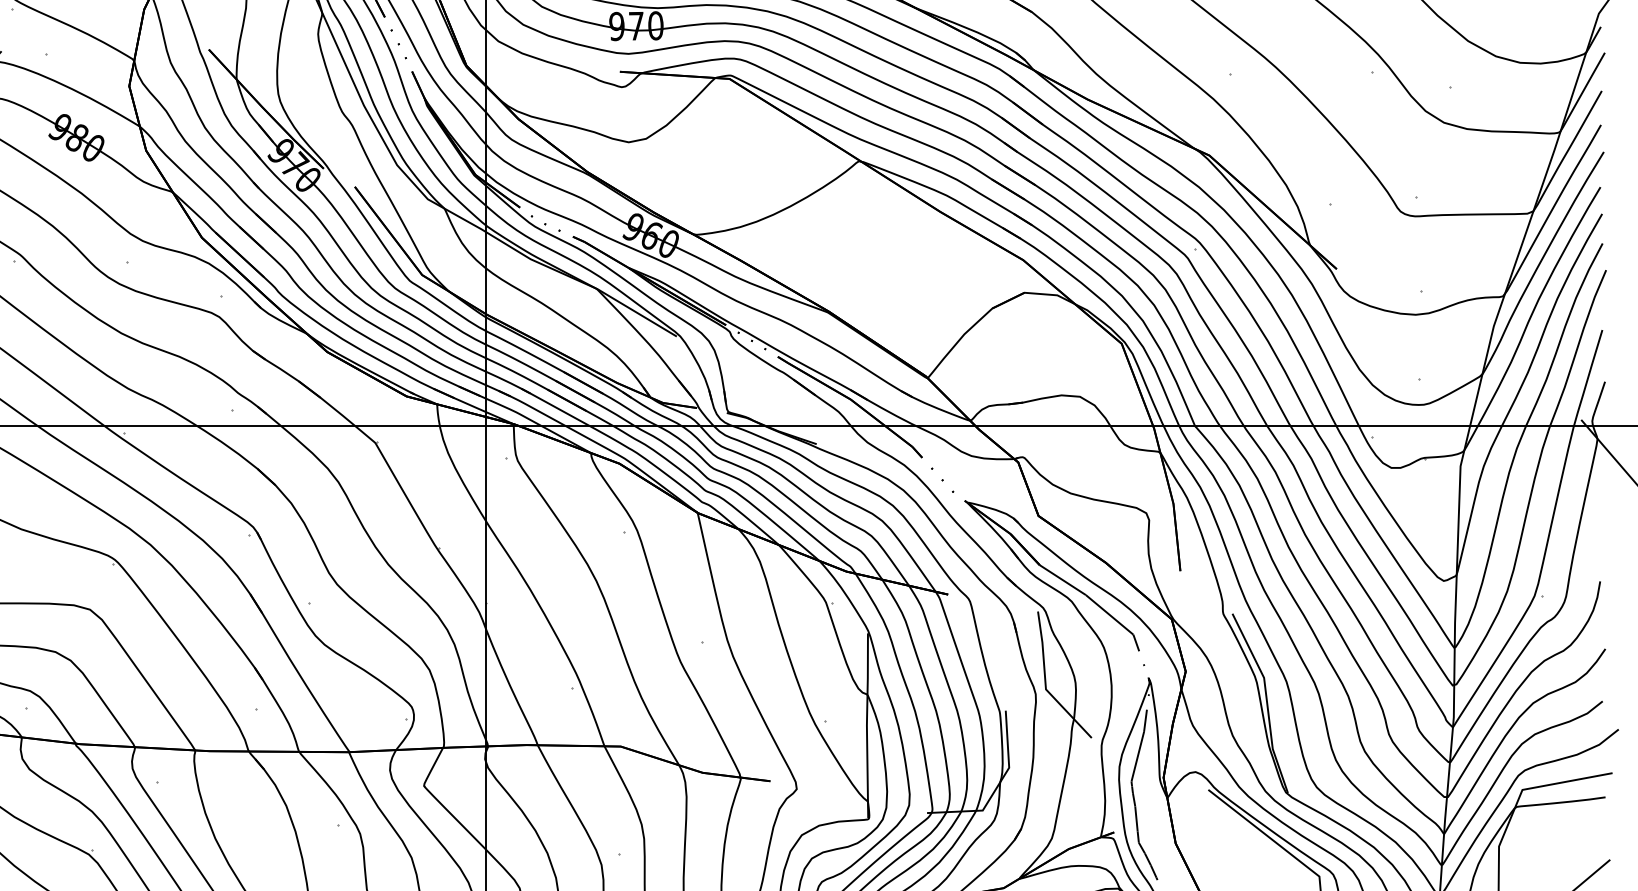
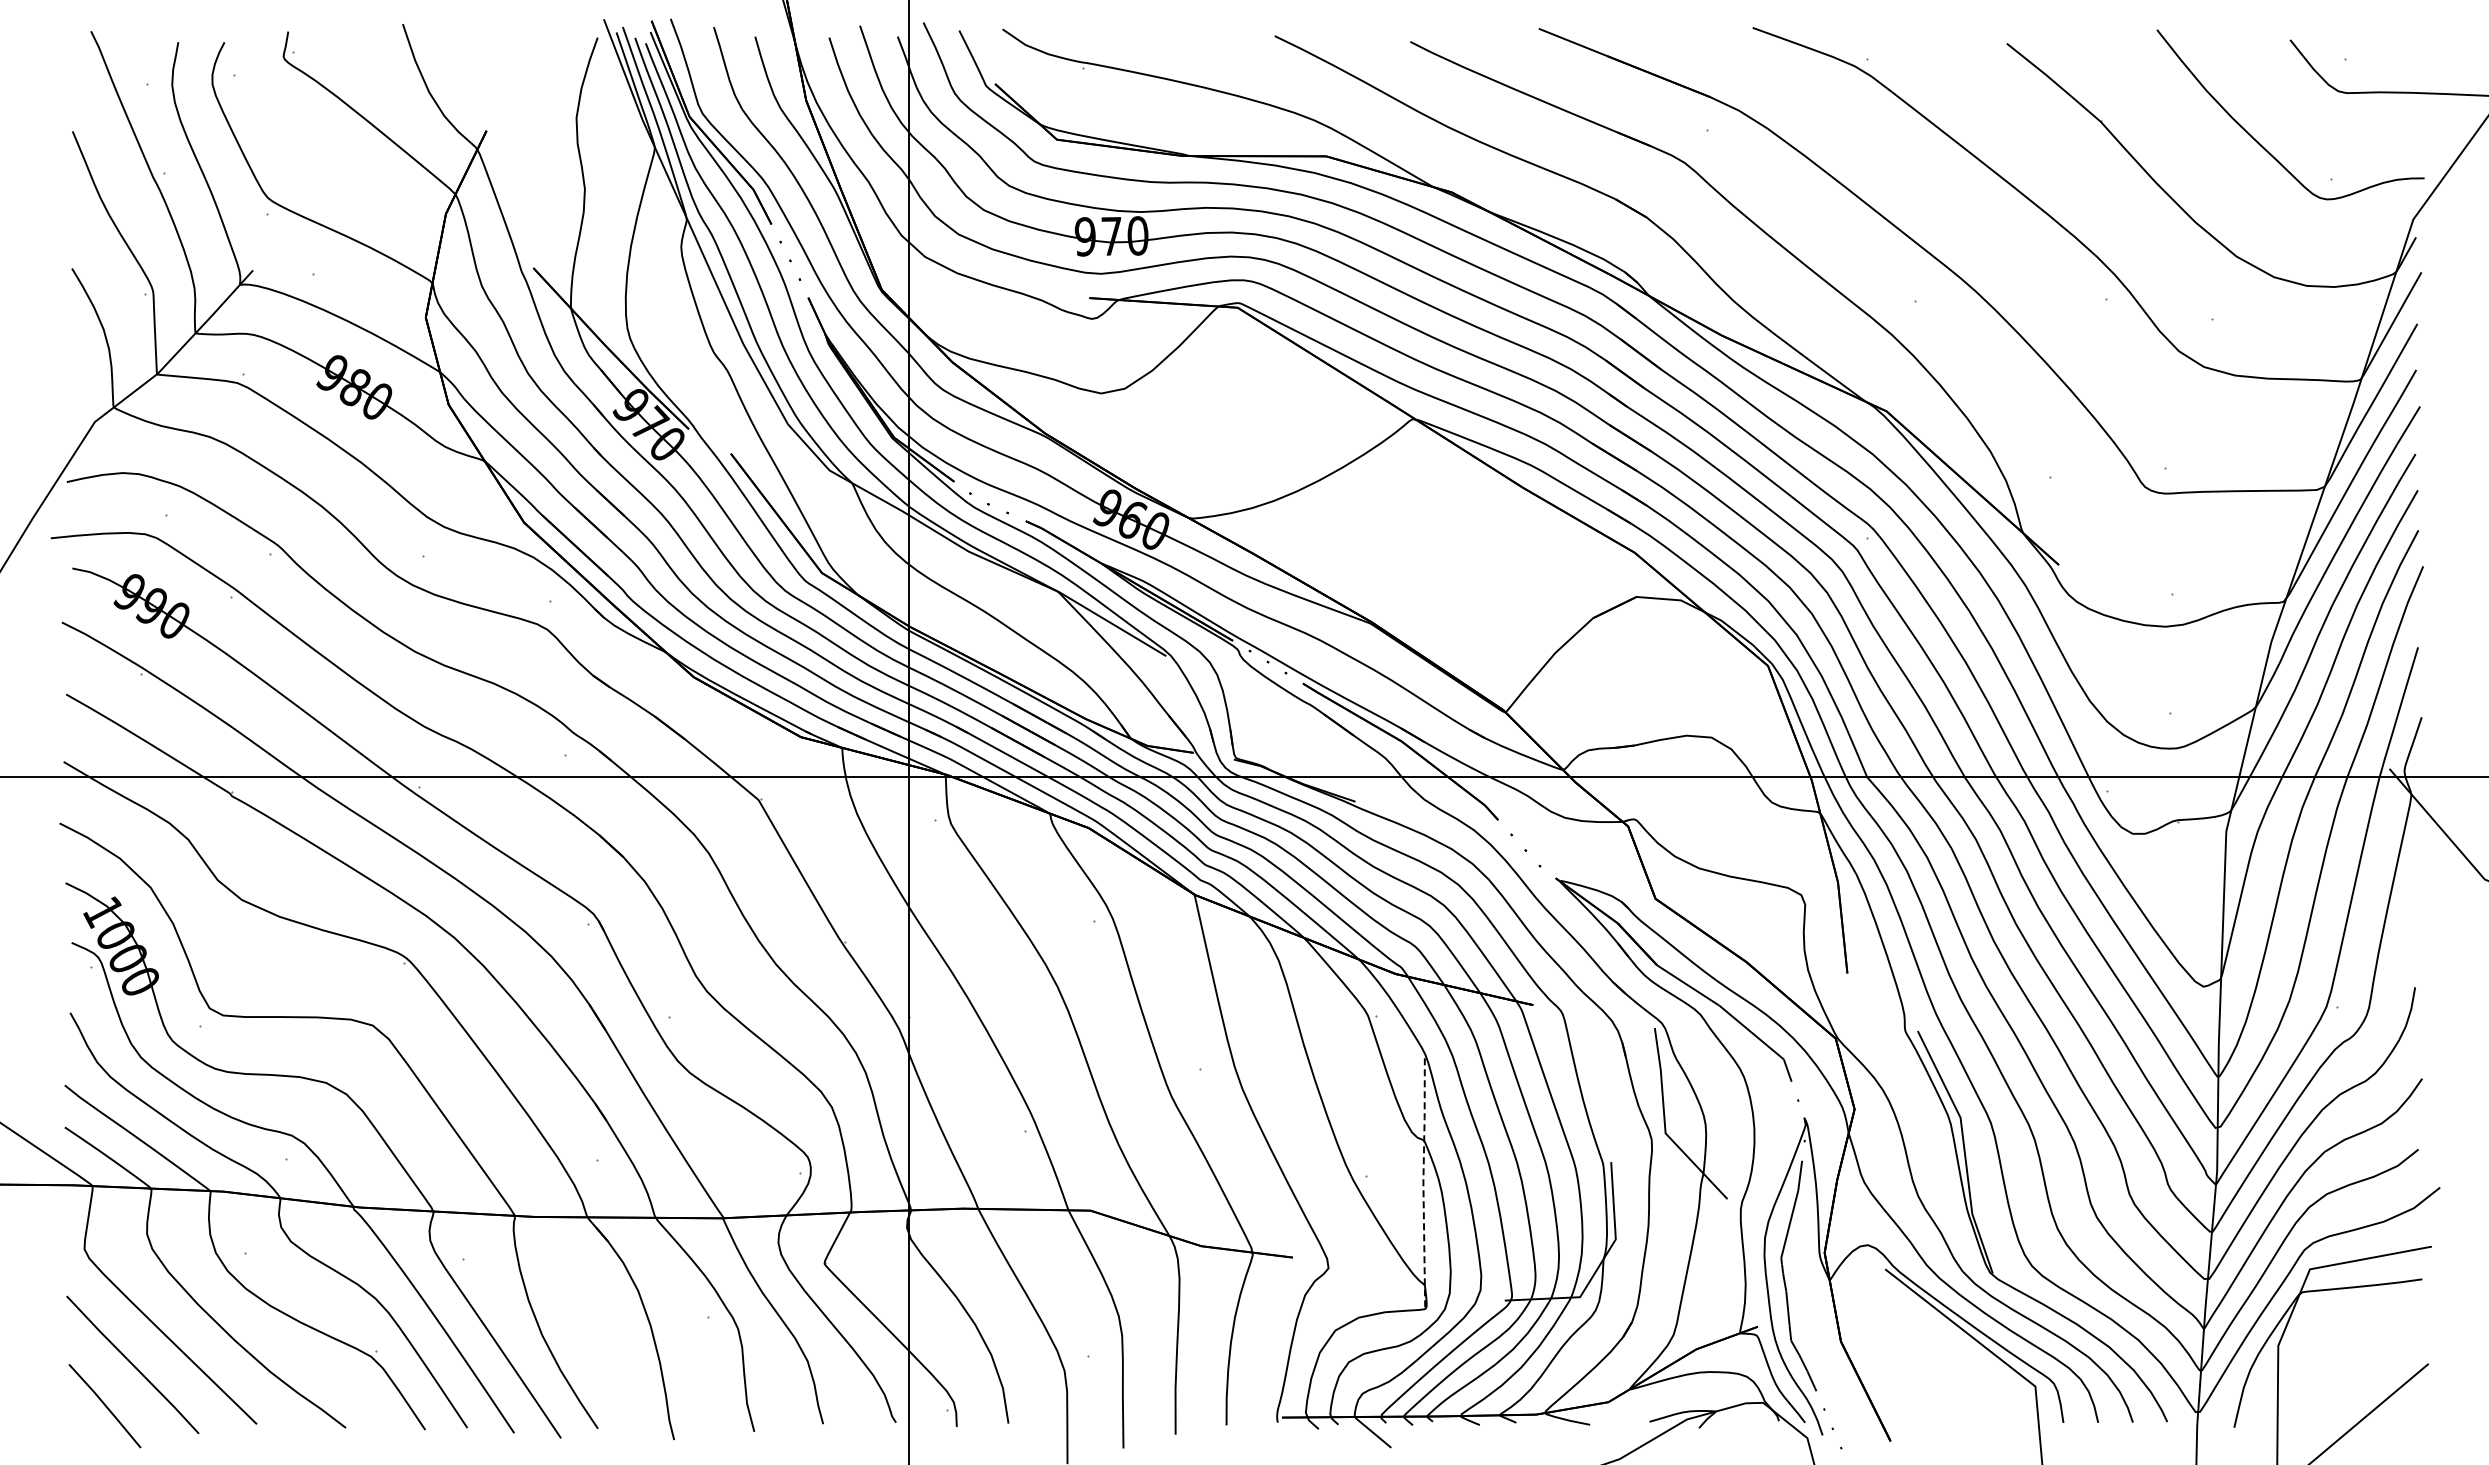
line: (866, 725) -> (1423, 1182), solid -> dashed

